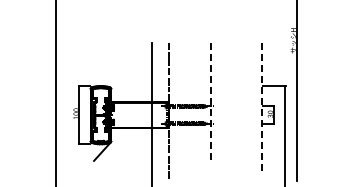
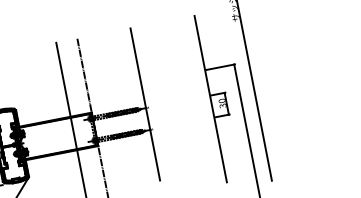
line: (211, 104) -> (145, 105), dashed -> solid
line: (262, 109) -> (211, 99), dashed -> solid

